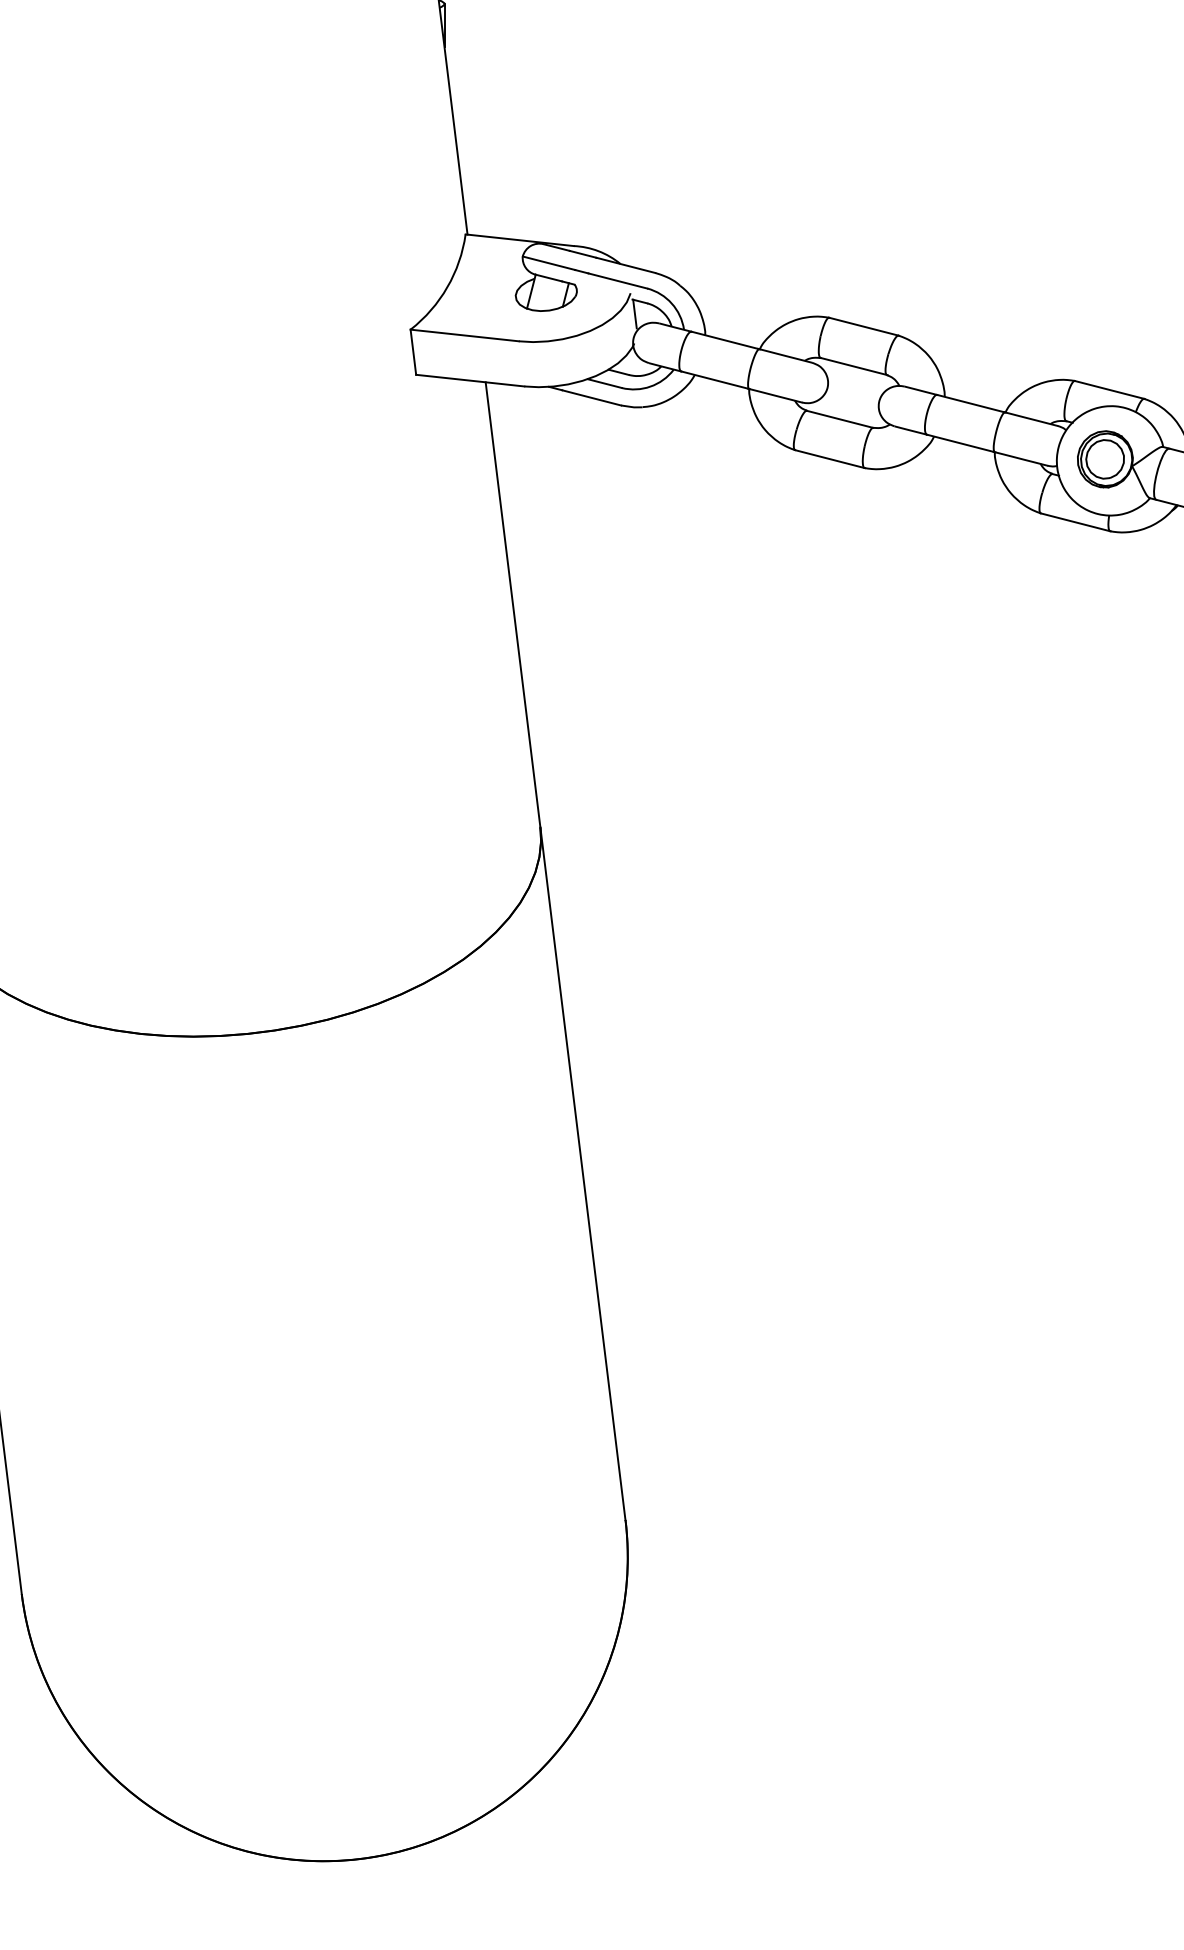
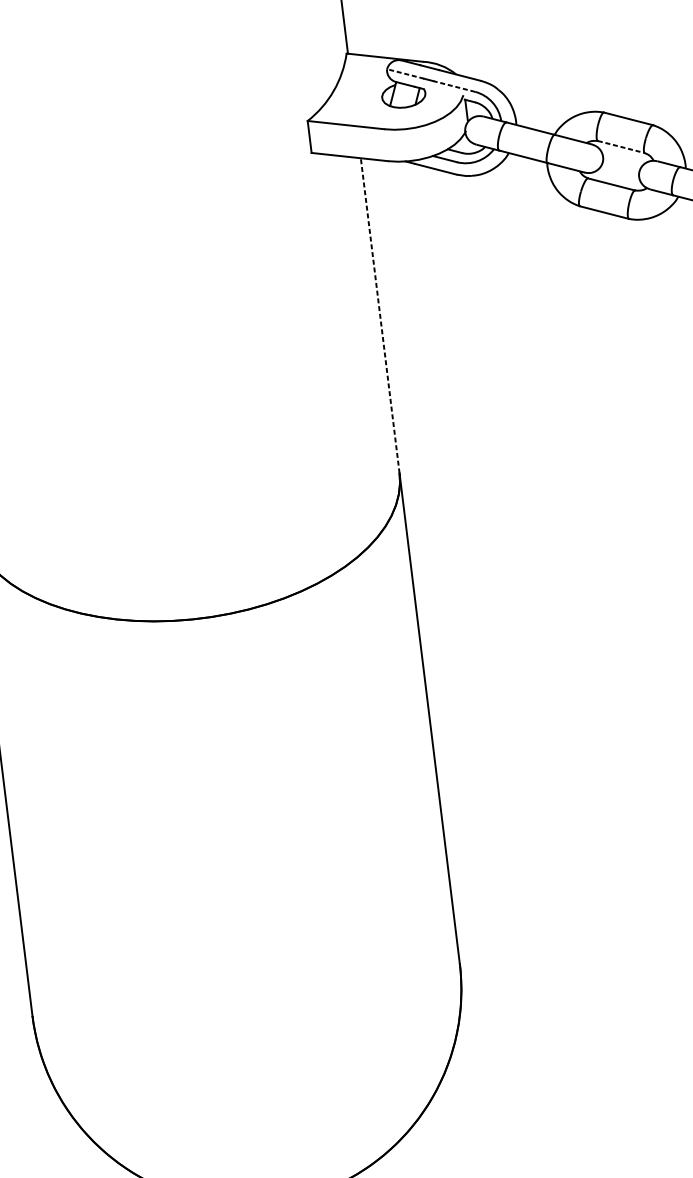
line: (548, 263) -> (405, 74), solid -> dashed
line: (617, 280) -> (454, 86), solid -> dashed
line: (854, 366) -> (621, 147), solid -> dashed
line: (512, 604) -> (379, 315), solid -> dashed

